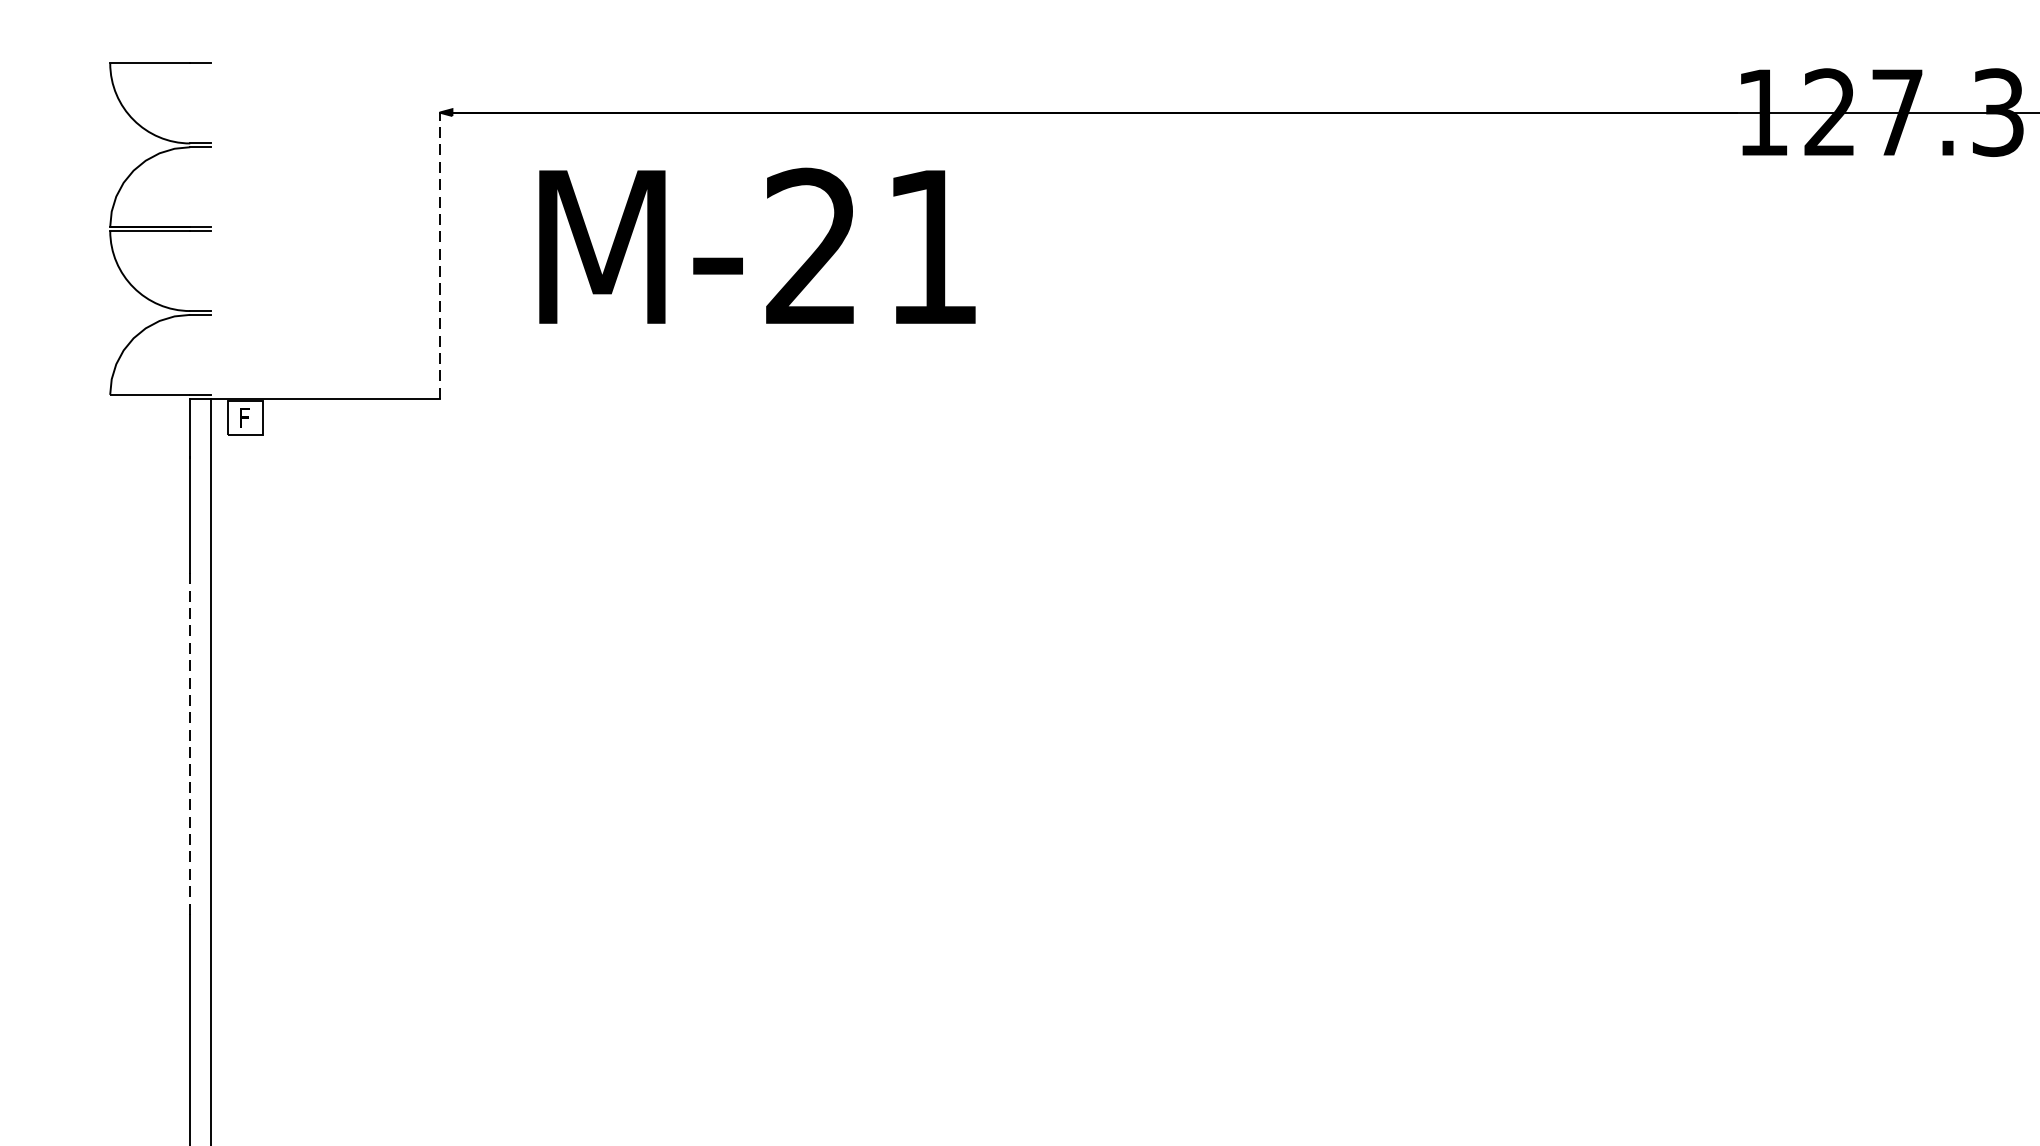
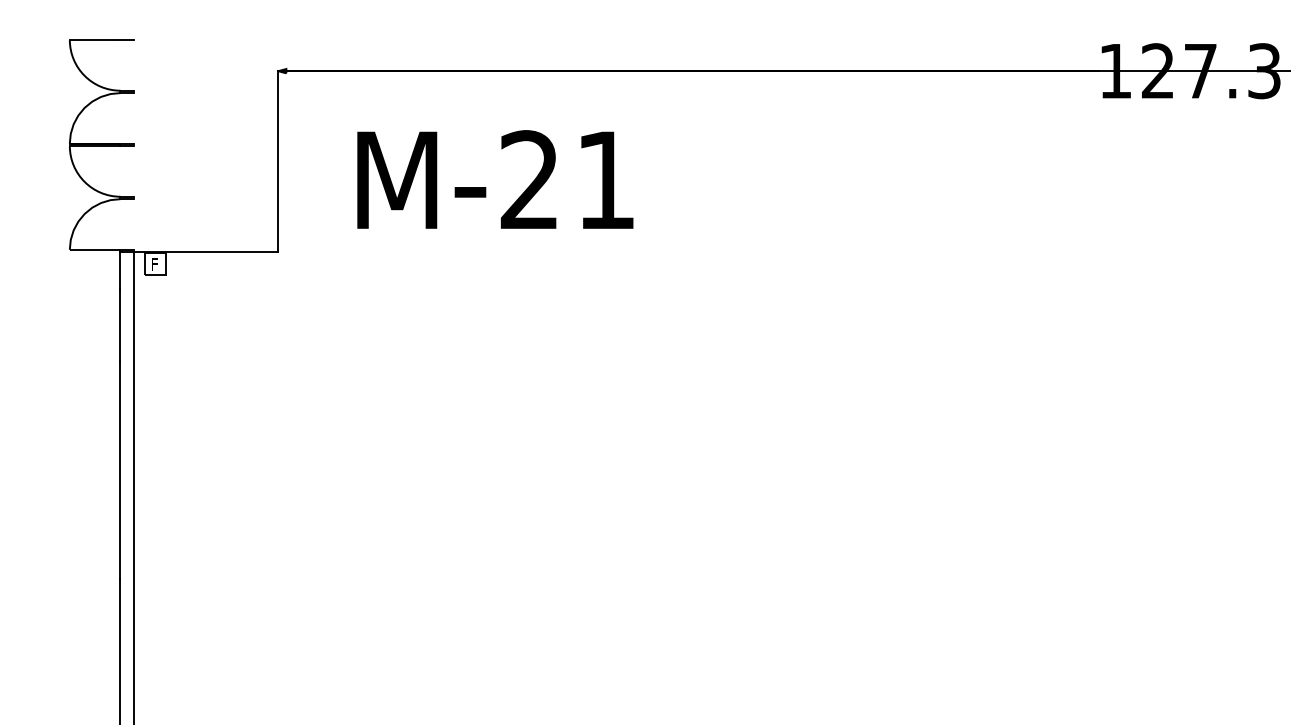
text: (757, 245) -> (495, 179), moved
line: (439, 255) -> (278, 161), dashed -> solid
line: (190, 742) -> (120, 469), dashed -> solid

